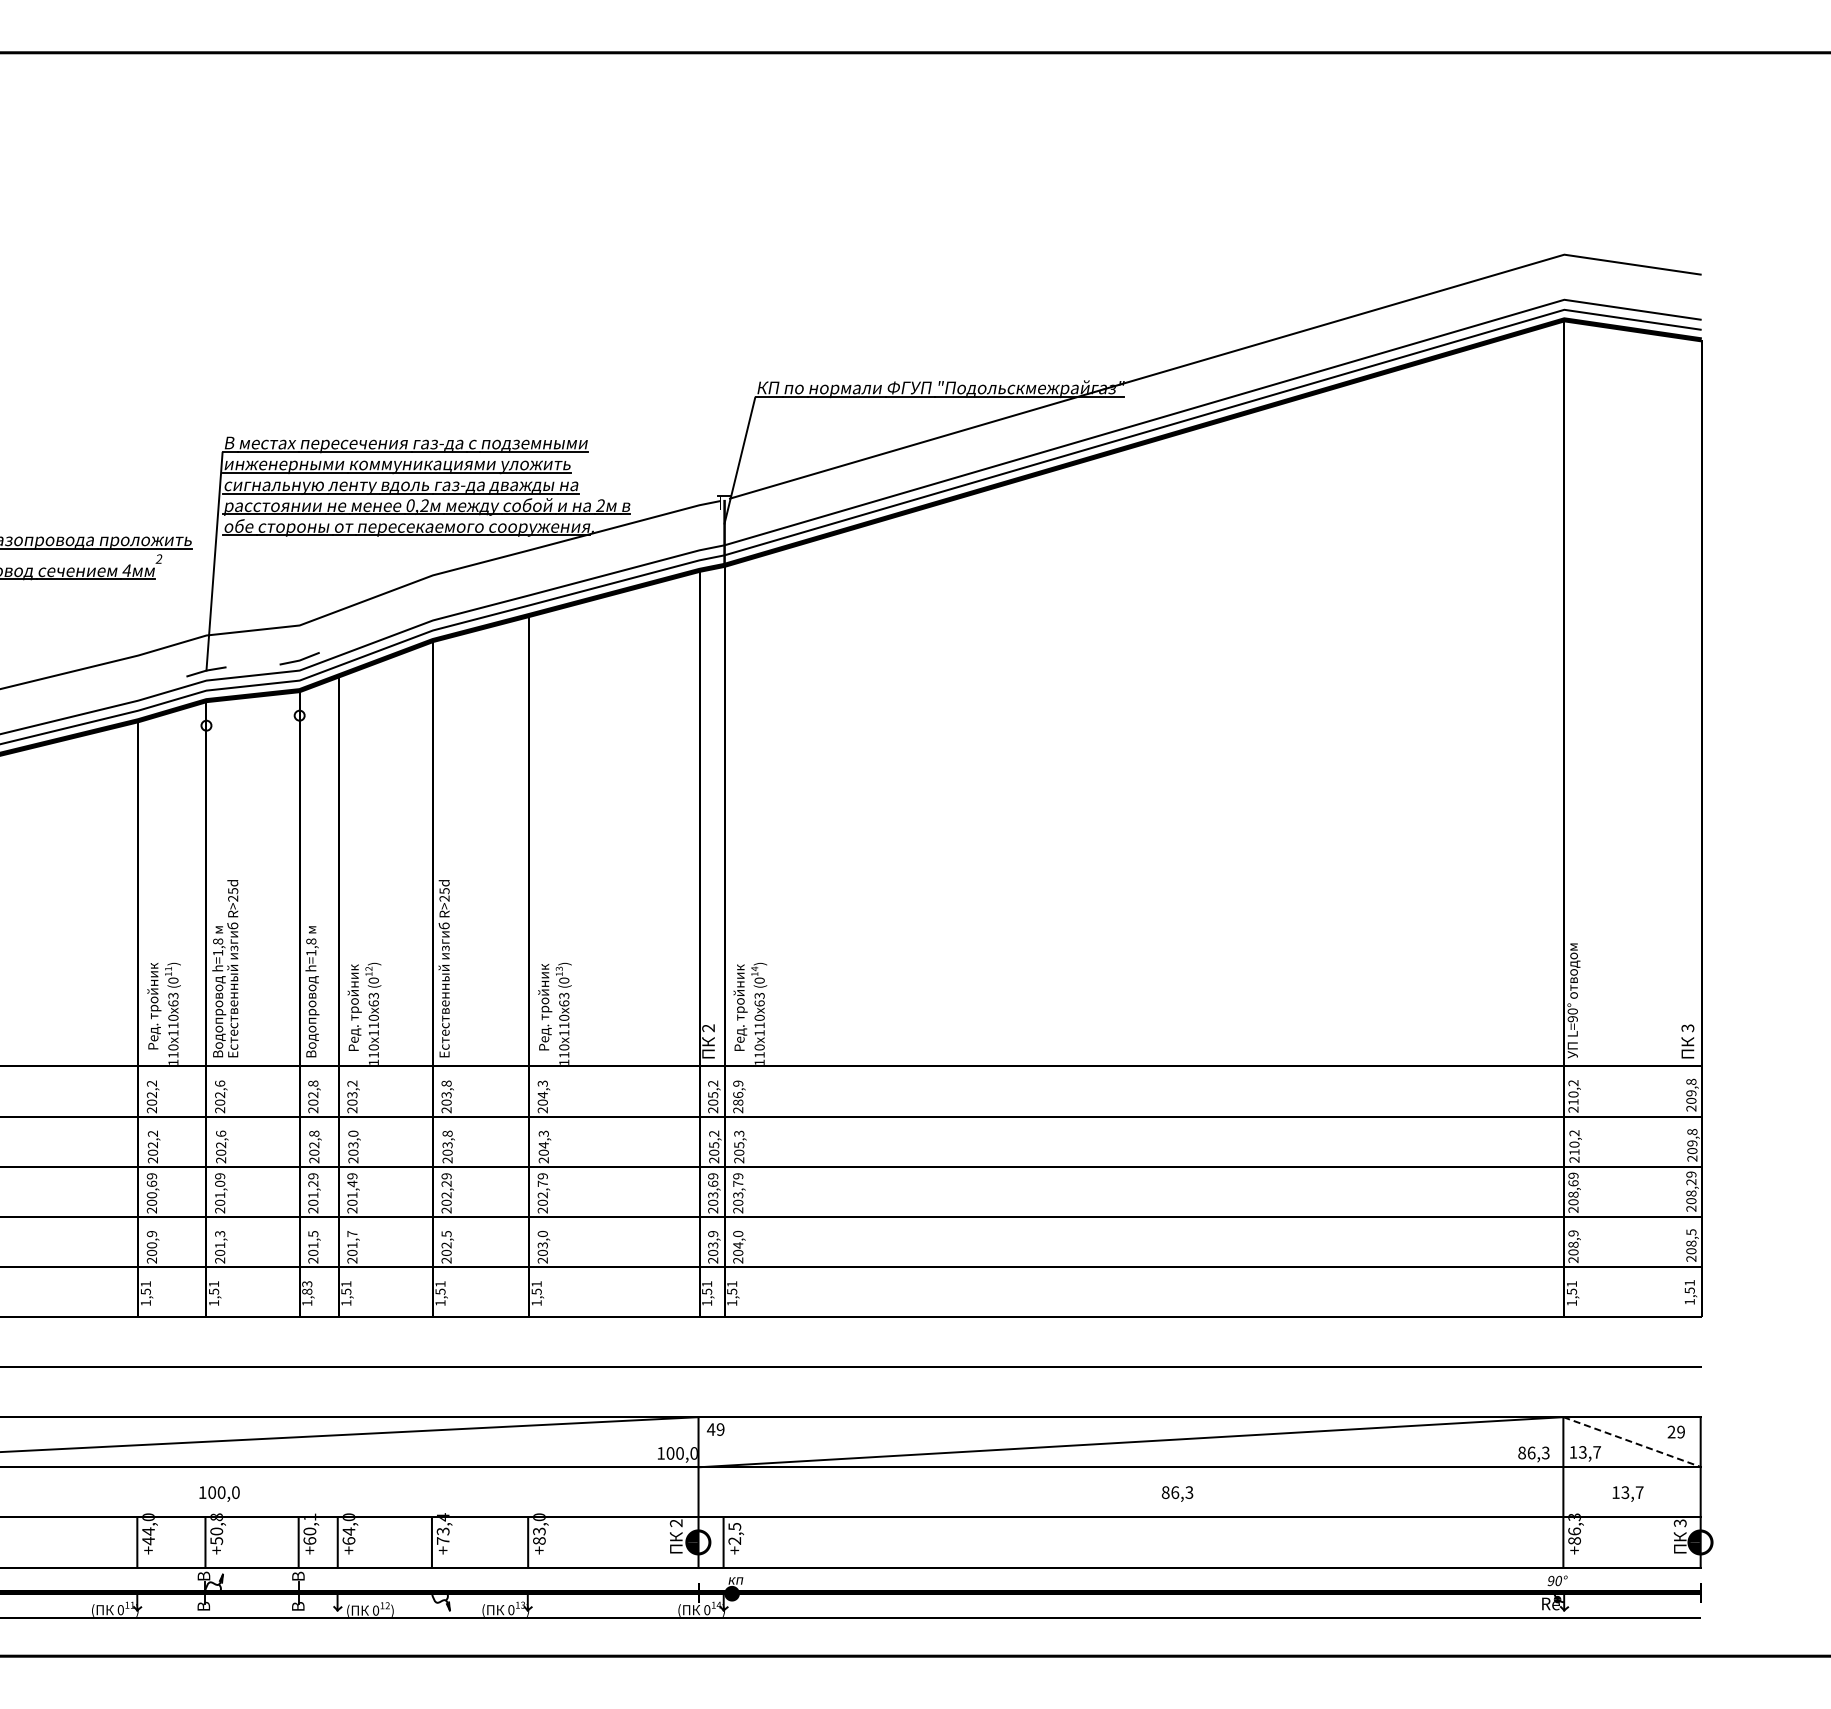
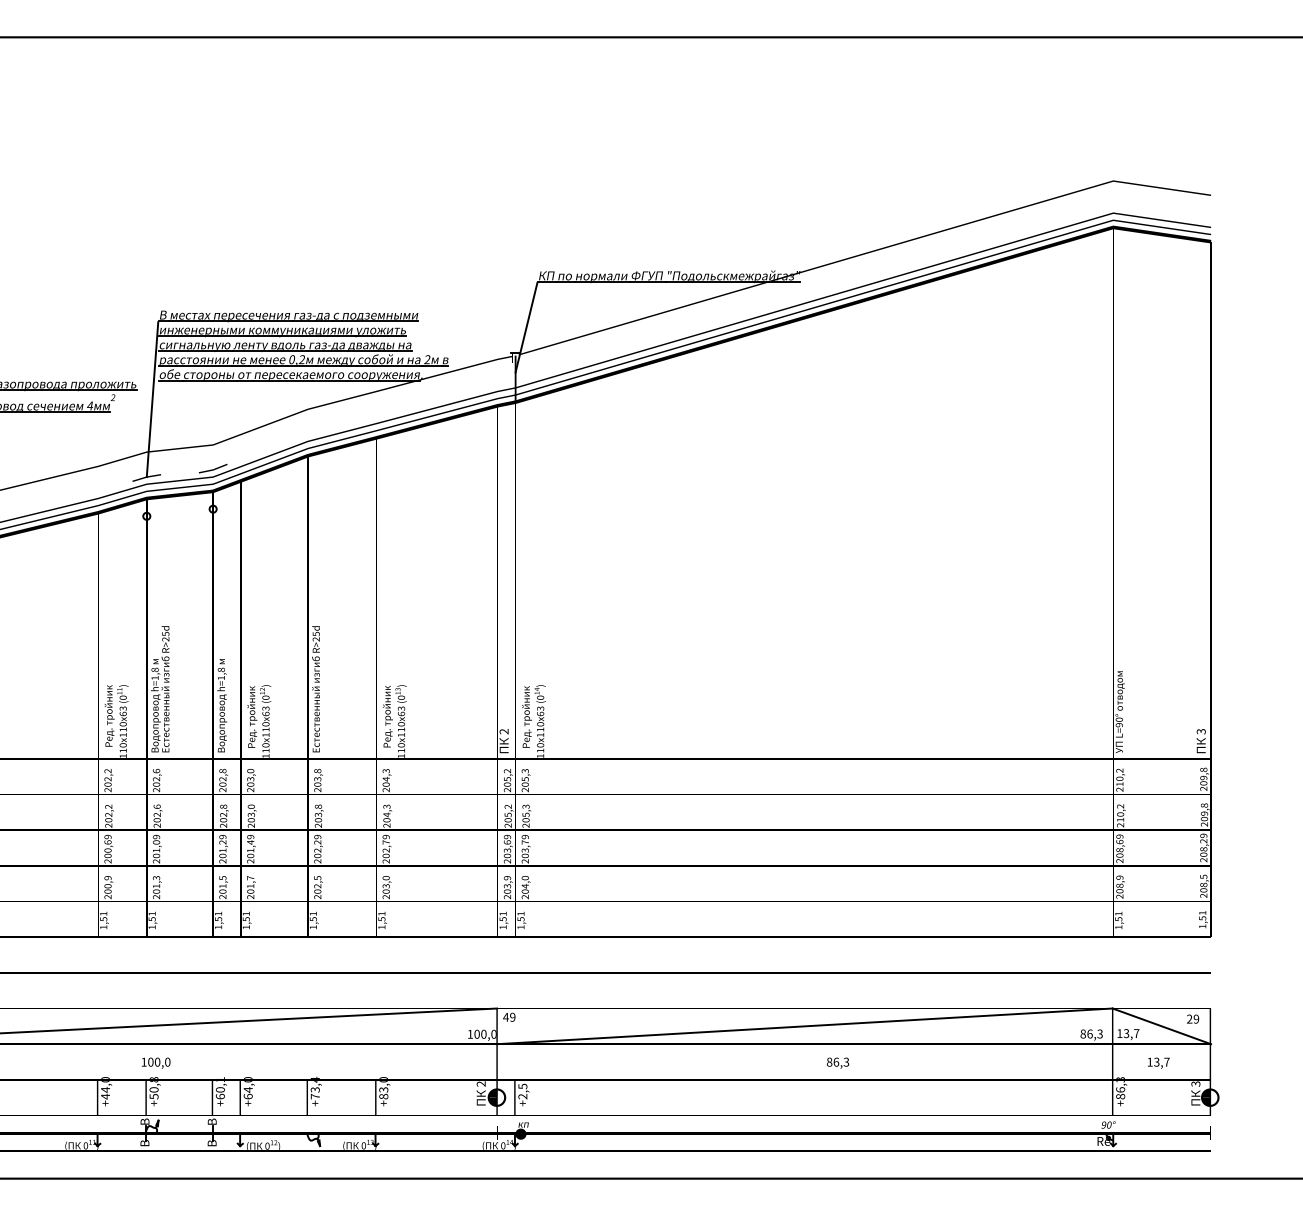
text: (352, 1083) -> (250, 771), 203,2 -> 203,0
text: (738, 1092) -> (525, 777), 286,9 -> 205,3
text: (307, 1287) -> (218, 916), 1,83 -> 1,51
line: (1632, 1442) -> (1161, 1026), dashed -> solid

